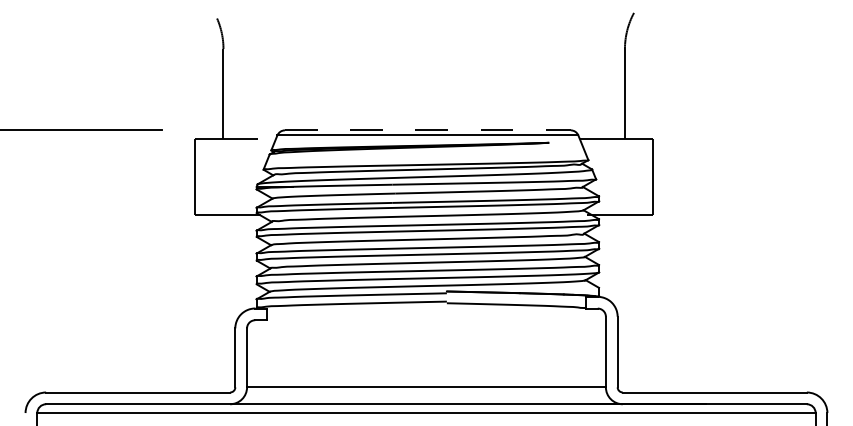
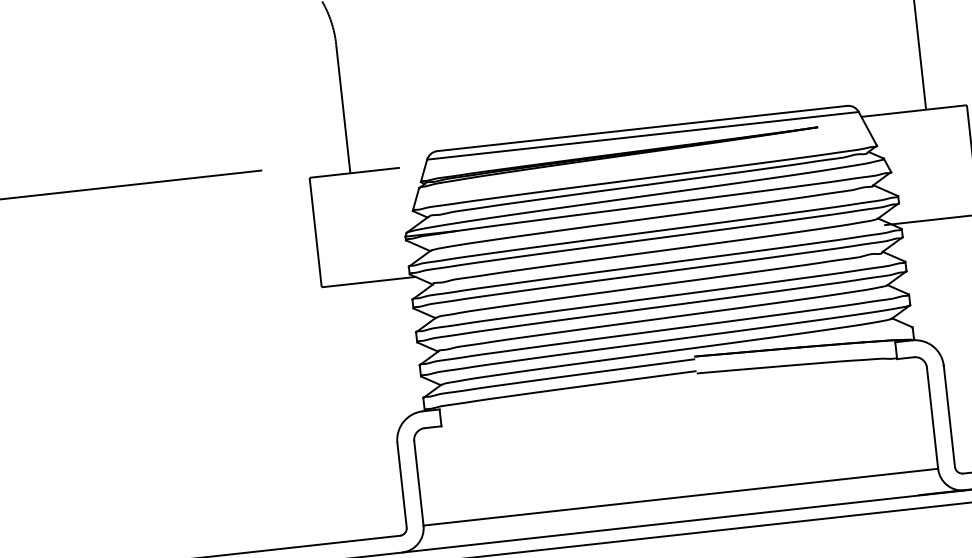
line: (427, 130) -> (641, 128), dashed -> solid

